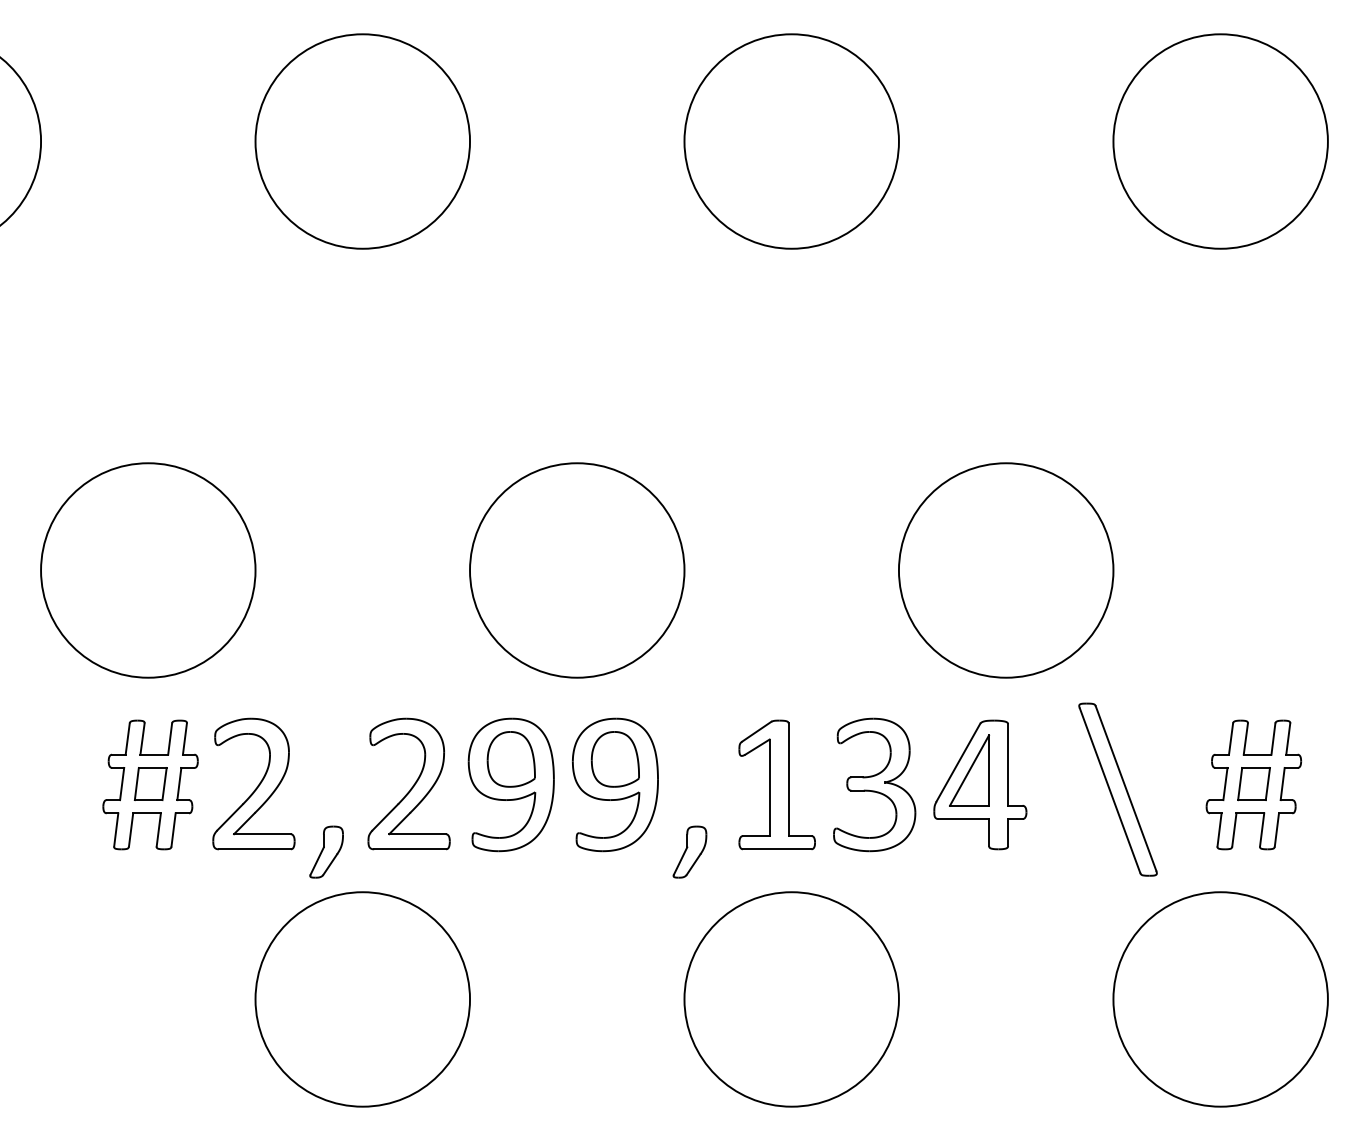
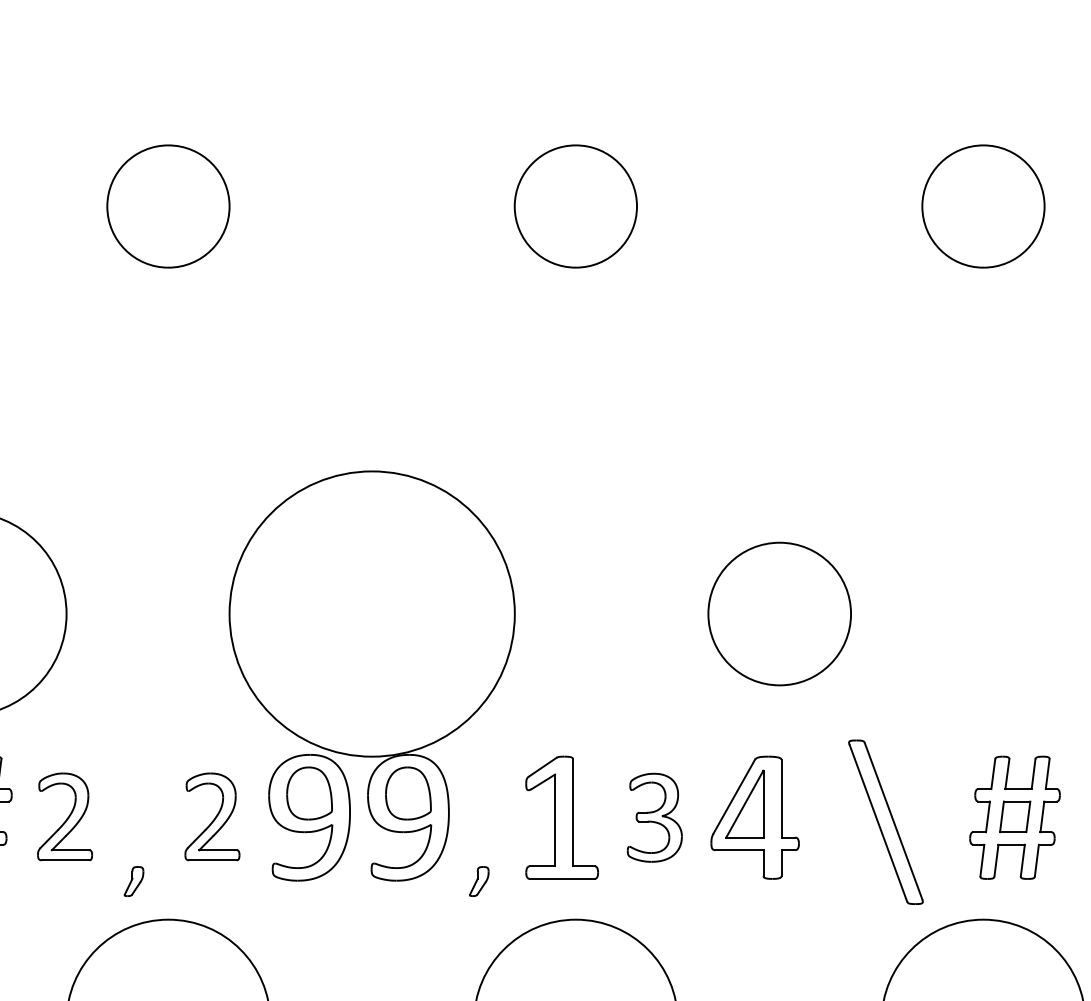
circle: (362, 141) -> (168, 206), size x0.6
circle: (791, 141) -> (575, 206), size x0.6
circle: (1220, 141) -> (983, 206), size x0.6
circle: (577, 570) -> (372, 614), size x1.4
circle: (1005, 570) -> (779, 614), size x0.7
part: (253, 783) -> (64, 816), size x0.7
part: (408, 783) -> (211, 816), size x0.7
part: (874, 784) -> (654, 817), size x0.7
part: (326, 851) -> (133, 881), size x0.6
part: (689, 851) -> (478, 881), size x0.6

